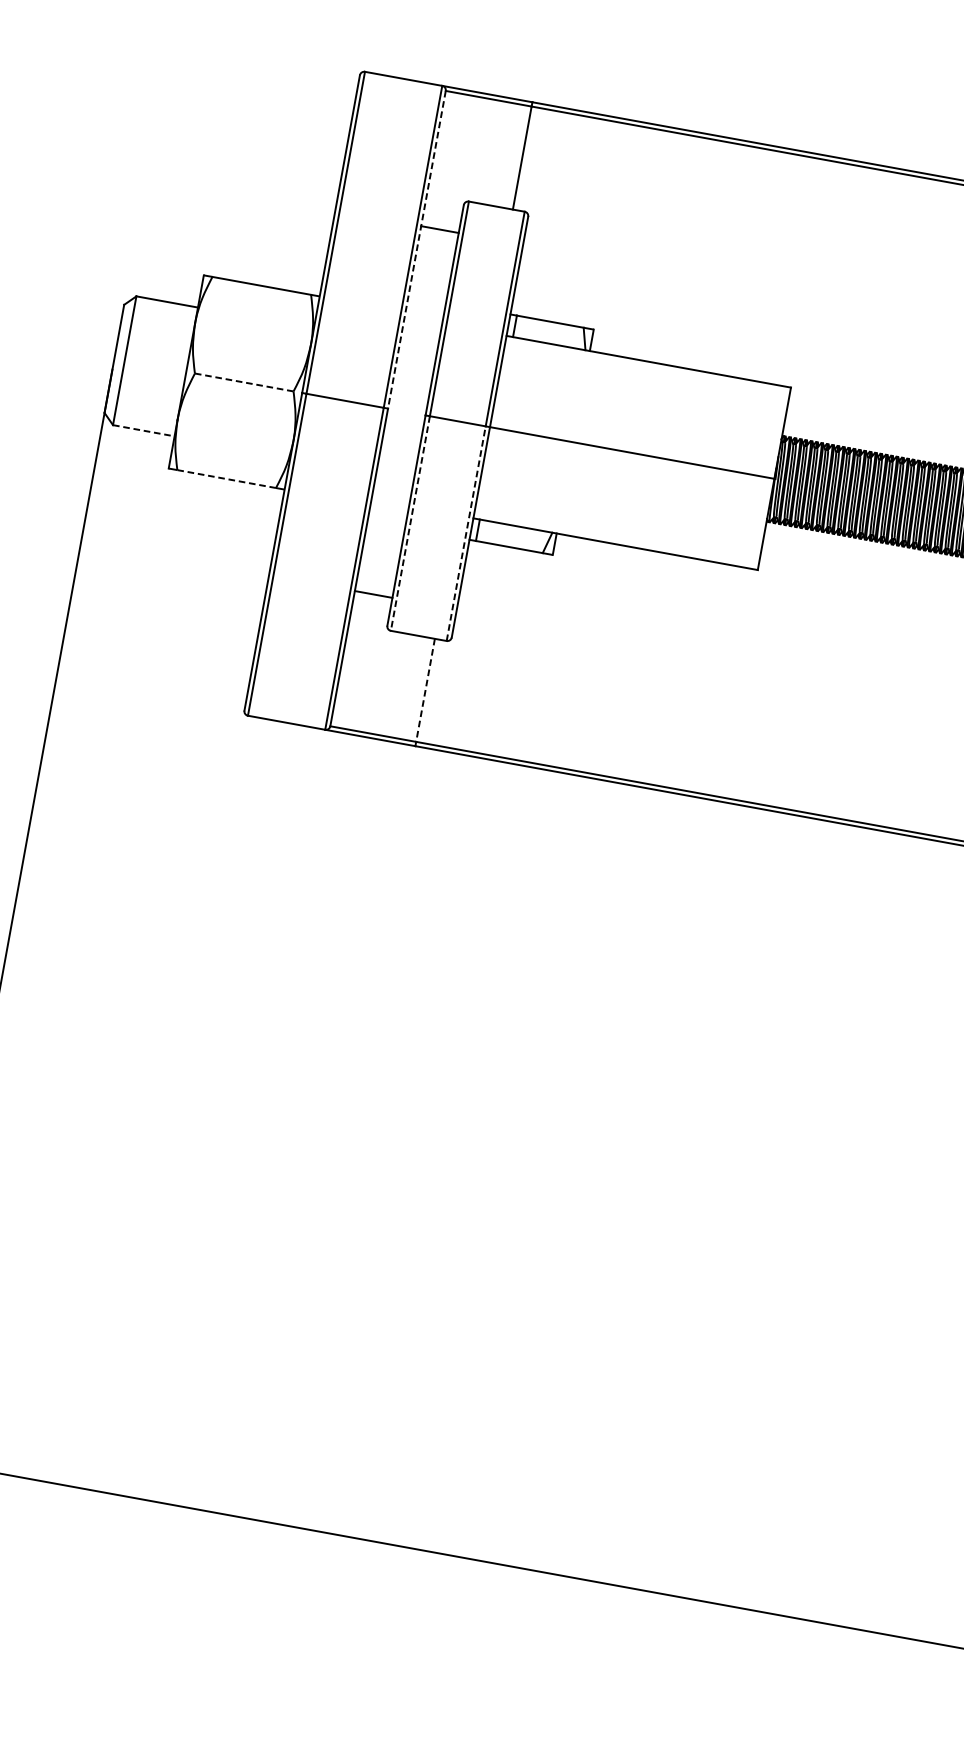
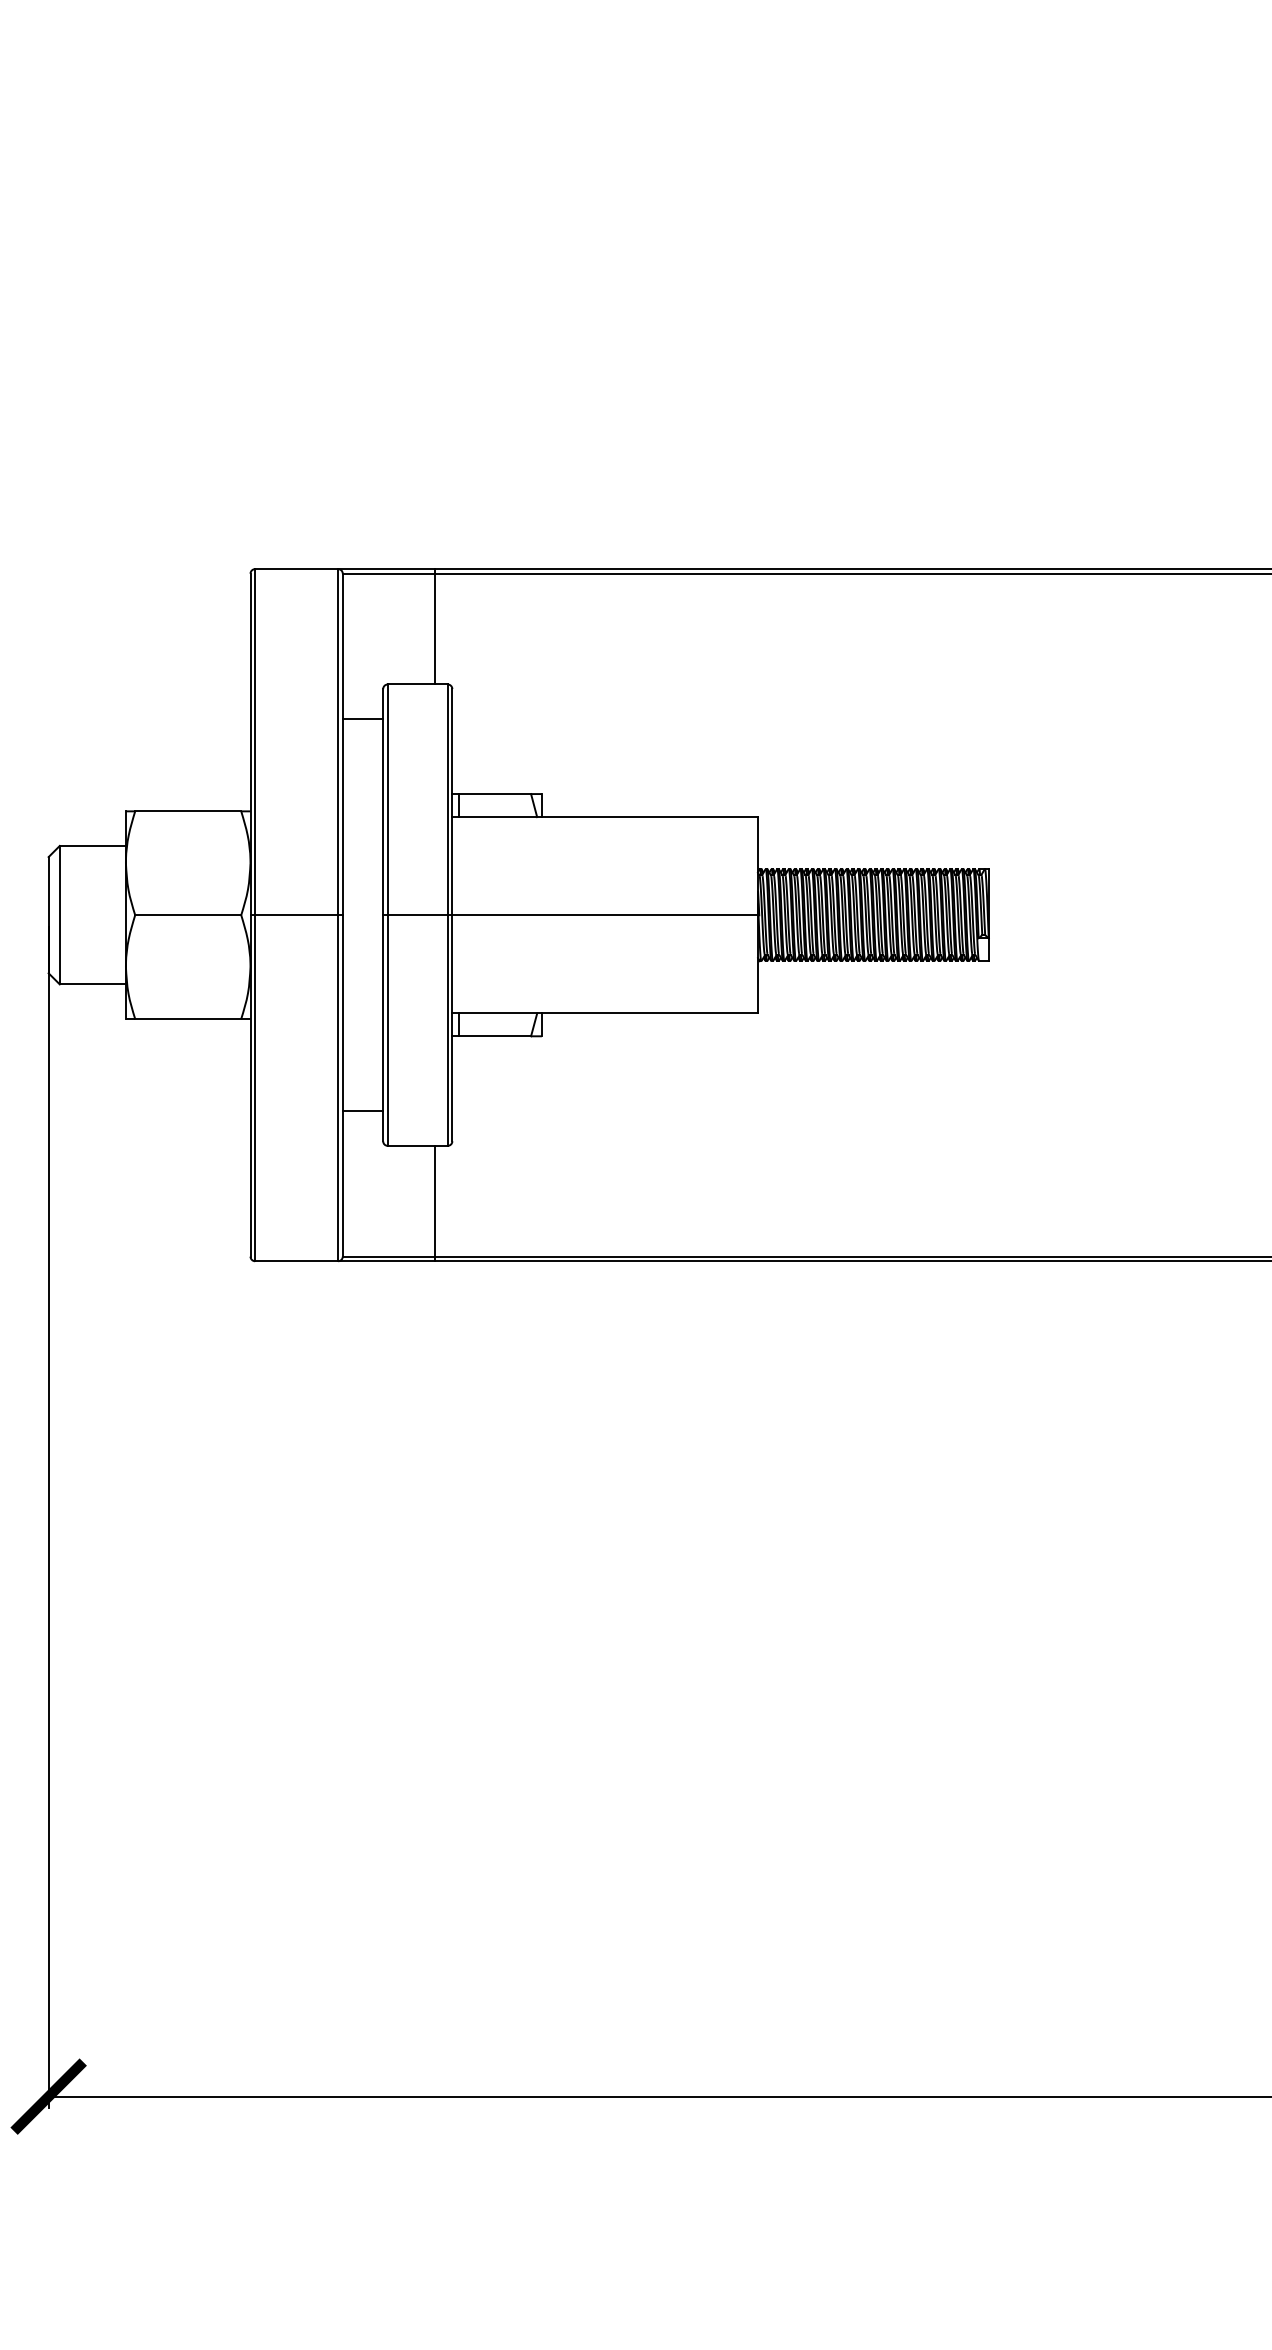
line: (416, 249) -> (342, 744), dashed -> solid
line: (244, 382) -> (188, 915), dashed -> solid
line: (144, 430) -> (93, 984), dashed -> solid
line: (226, 479) -> (188, 1019), dashed -> solid
line: (409, 524) -> (387, 1031), dashed -> solid
line: (465, 533) -> (447, 1030), dashed -> solid
line: (425, 690) -> (435, 1201), dashed -> solid

